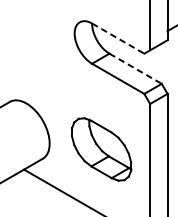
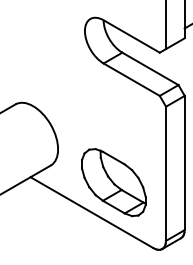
line: (118, 38) -> (132, 36), dashed -> solid
line: (135, 69) -> (150, 69), dashed -> solid
part: (101, 149) -> (113, 182), moved

